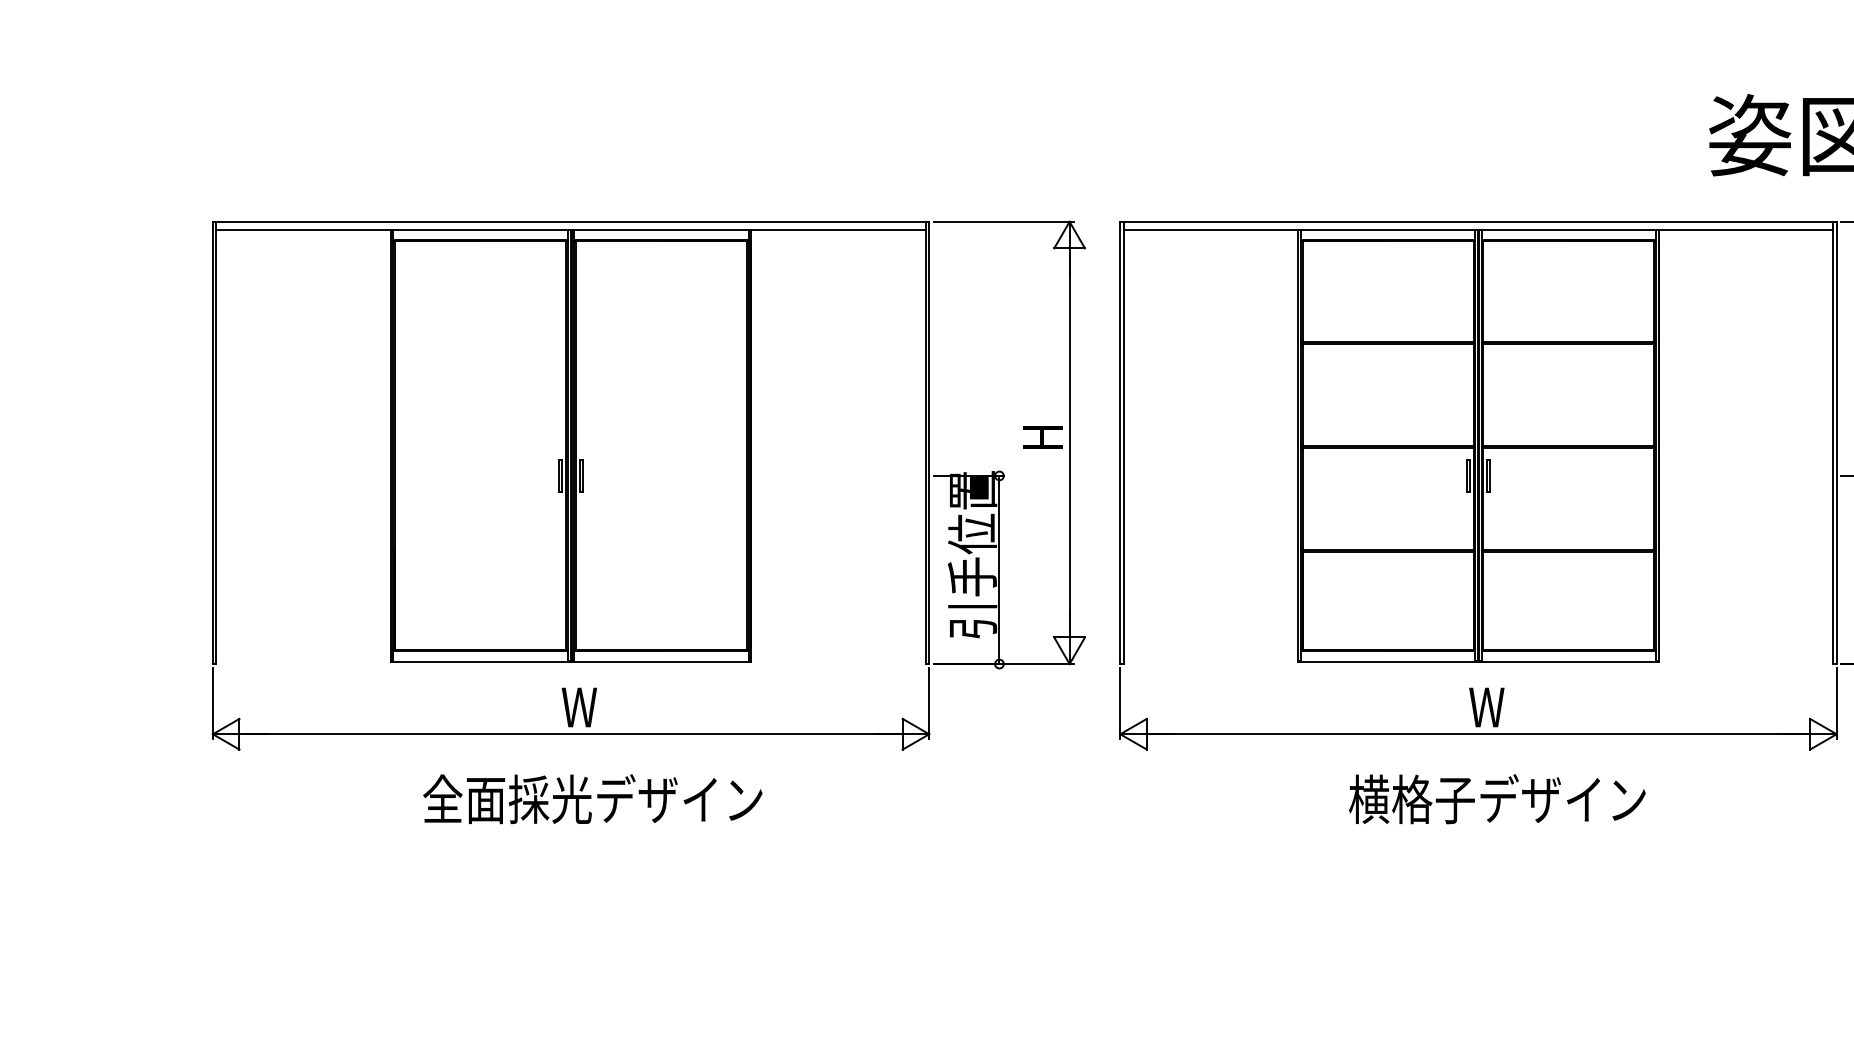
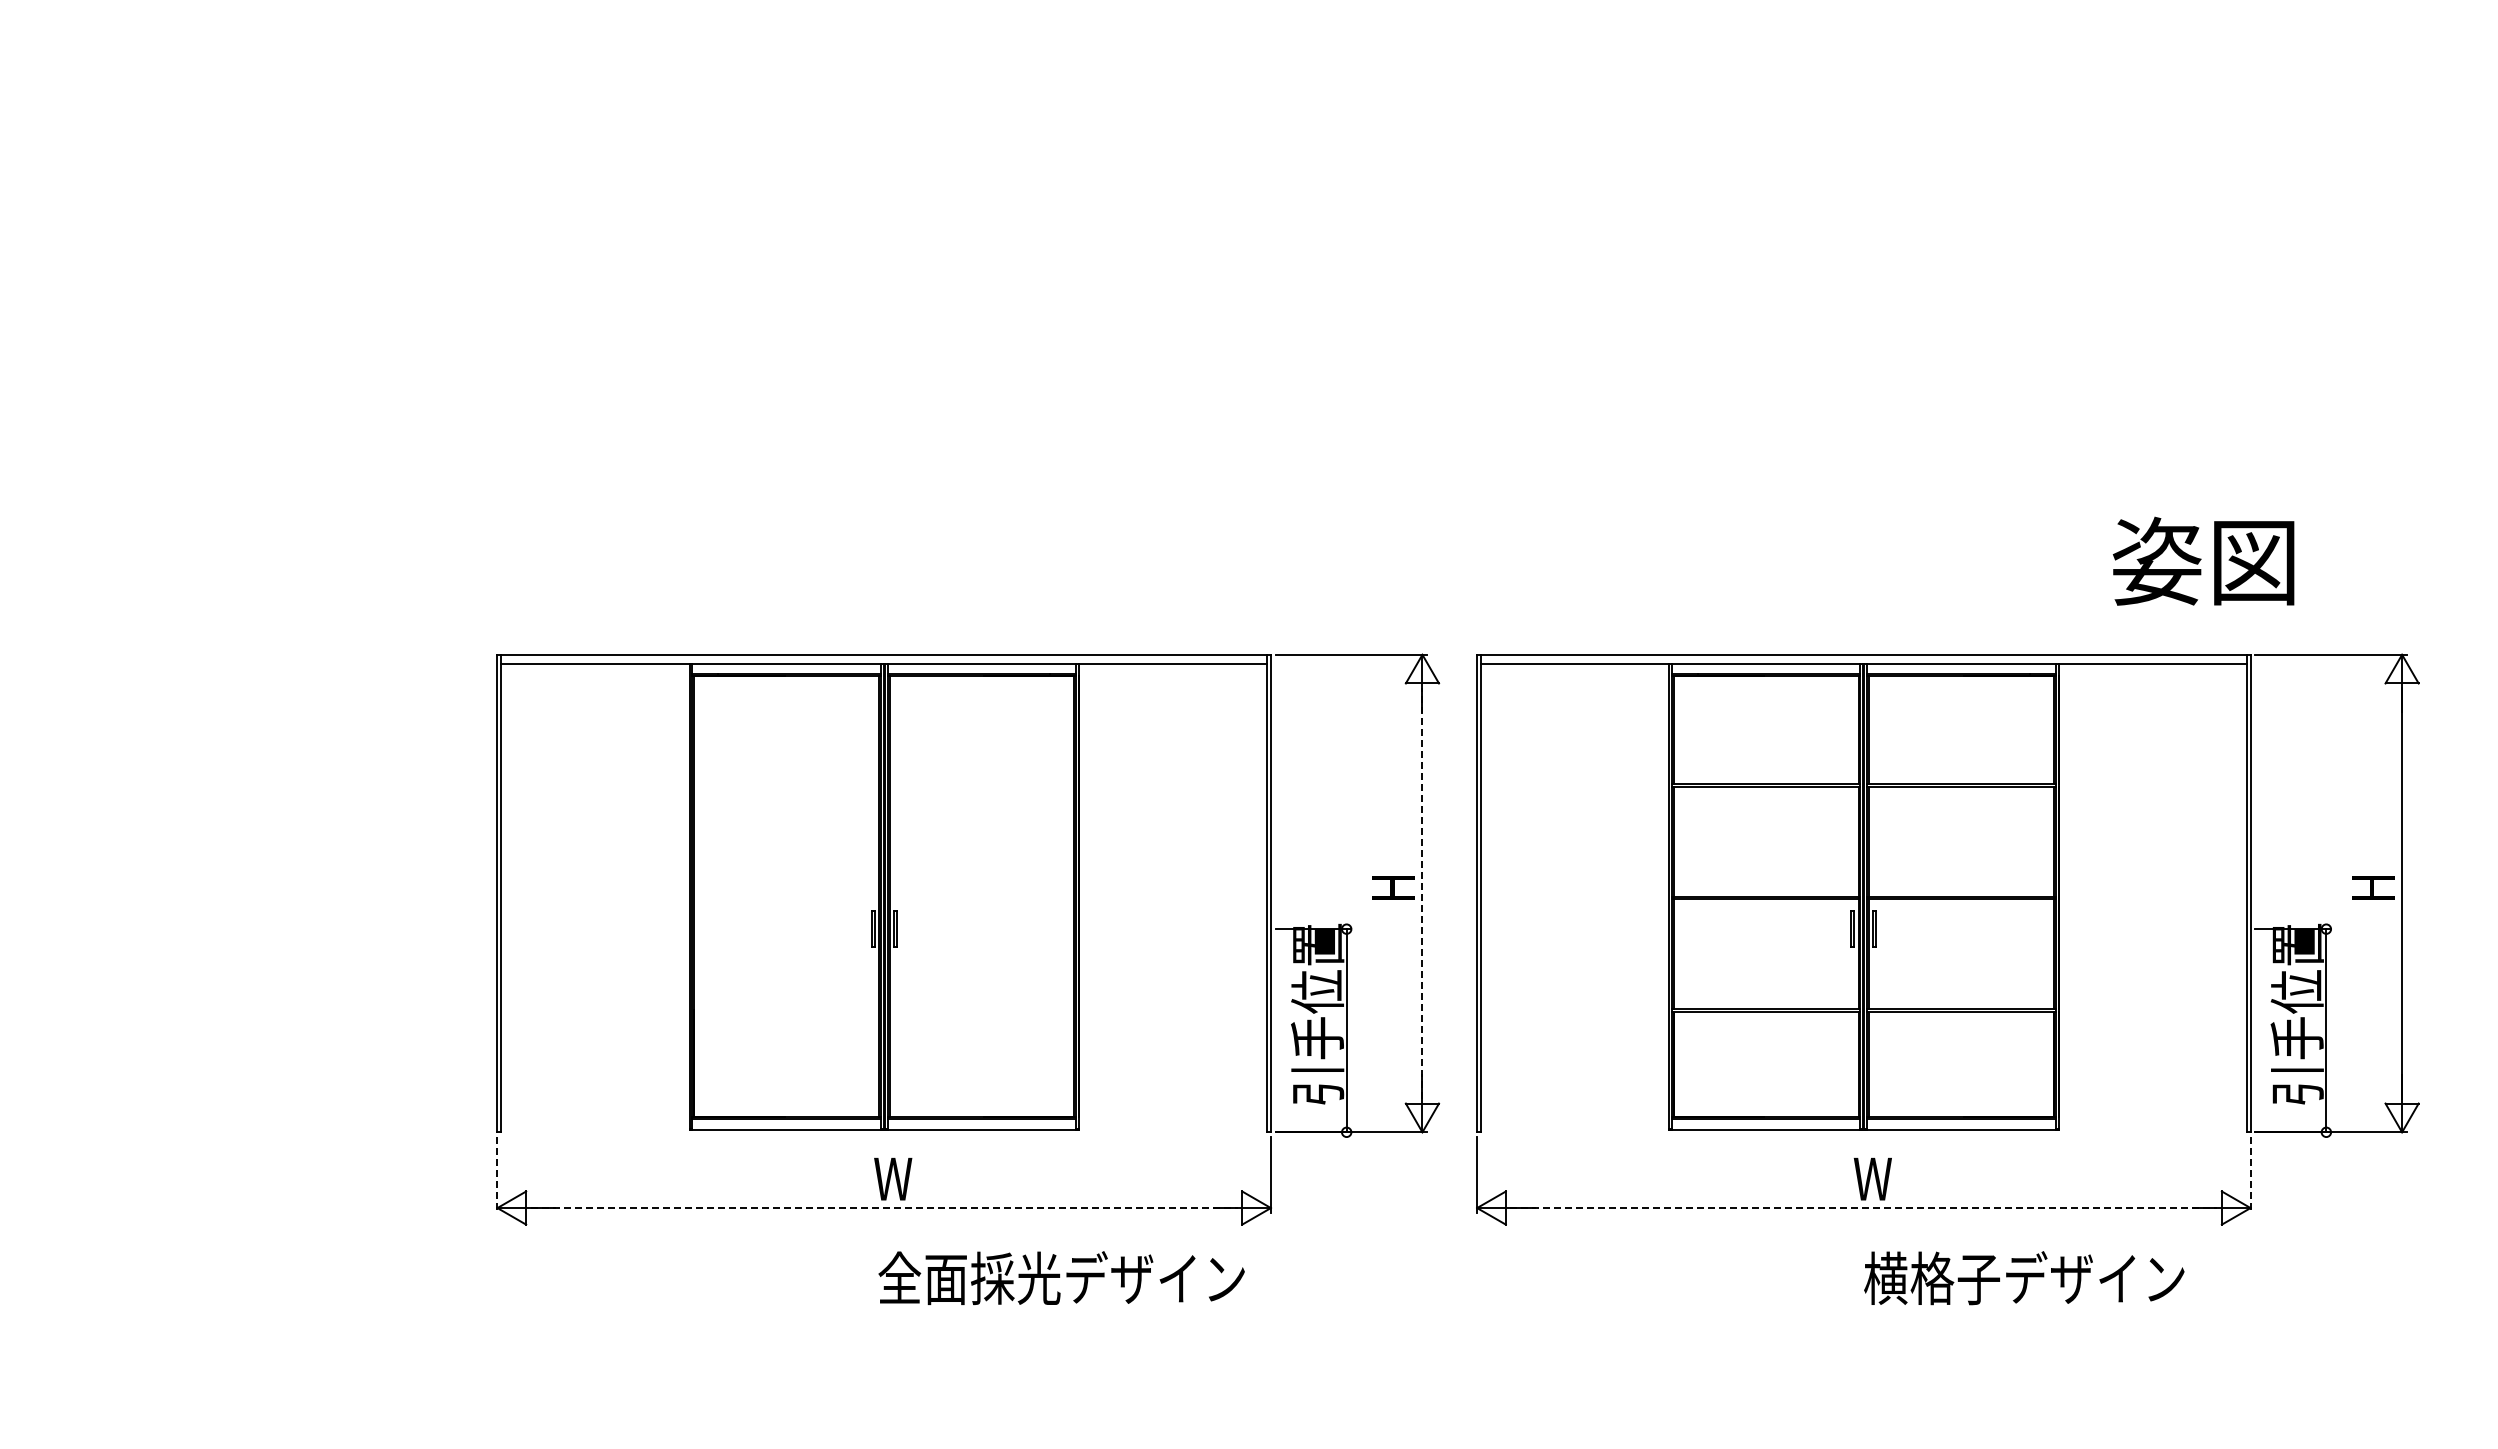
line: (1069, 442) -> (1422, 893), solid -> dashed
line: (212, 703) -> (497, 1174), solid -> dashed
line: (1836, 703) -> (2250, 1174), solid -> dashed
line: (571, 734) -> (884, 1208), solid -> dashed
line: (1478, 734) -> (1863, 1208), solid -> dashed
text: (592, 798) -> (1061, 1277), moved
text: (1497, 799) -> (2024, 1278), moved

